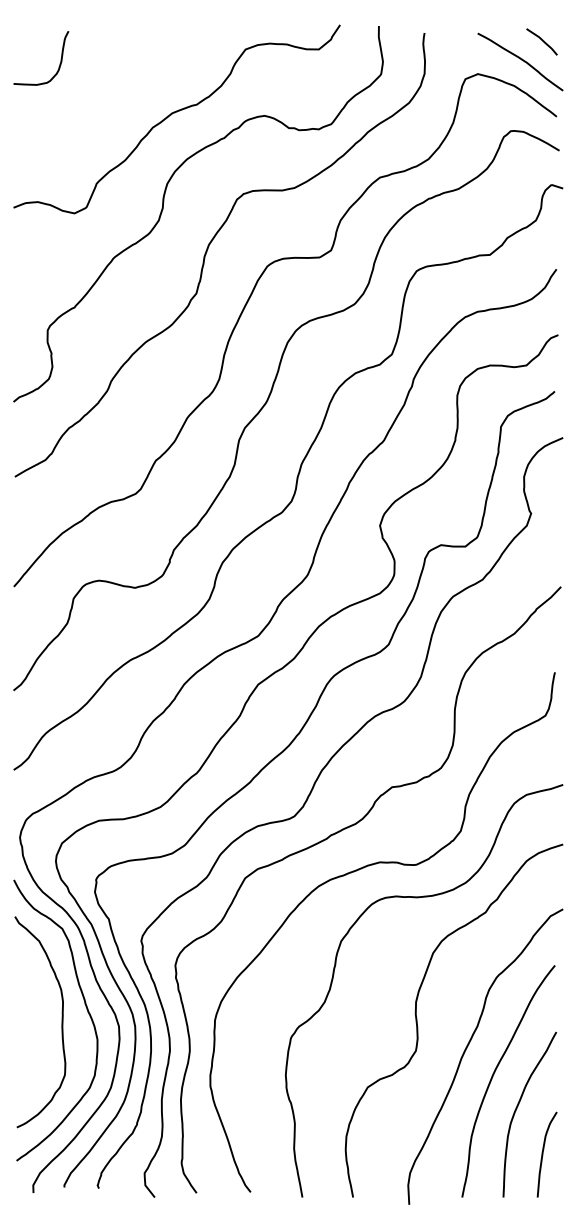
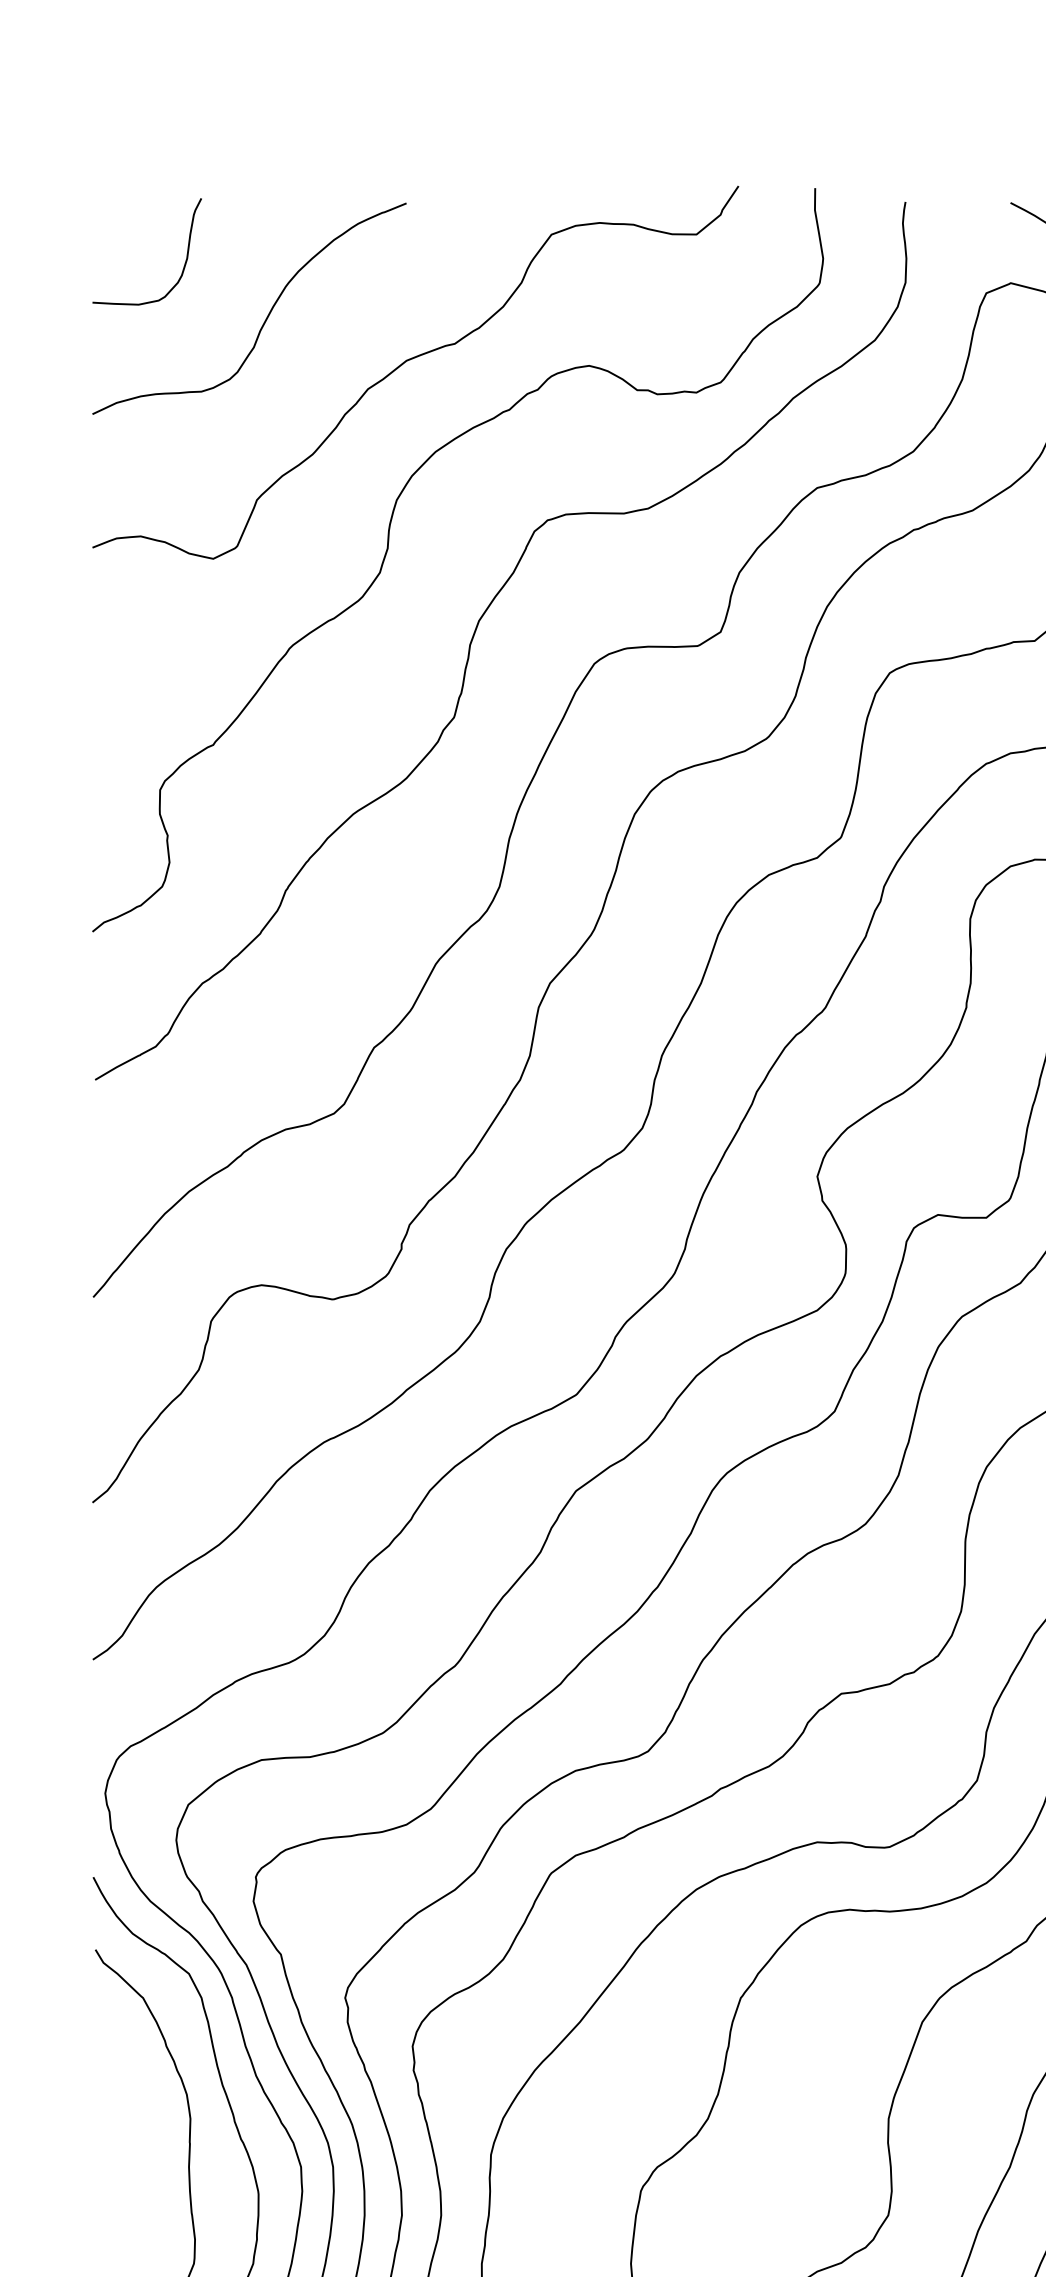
curve: (100, 91) -> (264, 317), added

